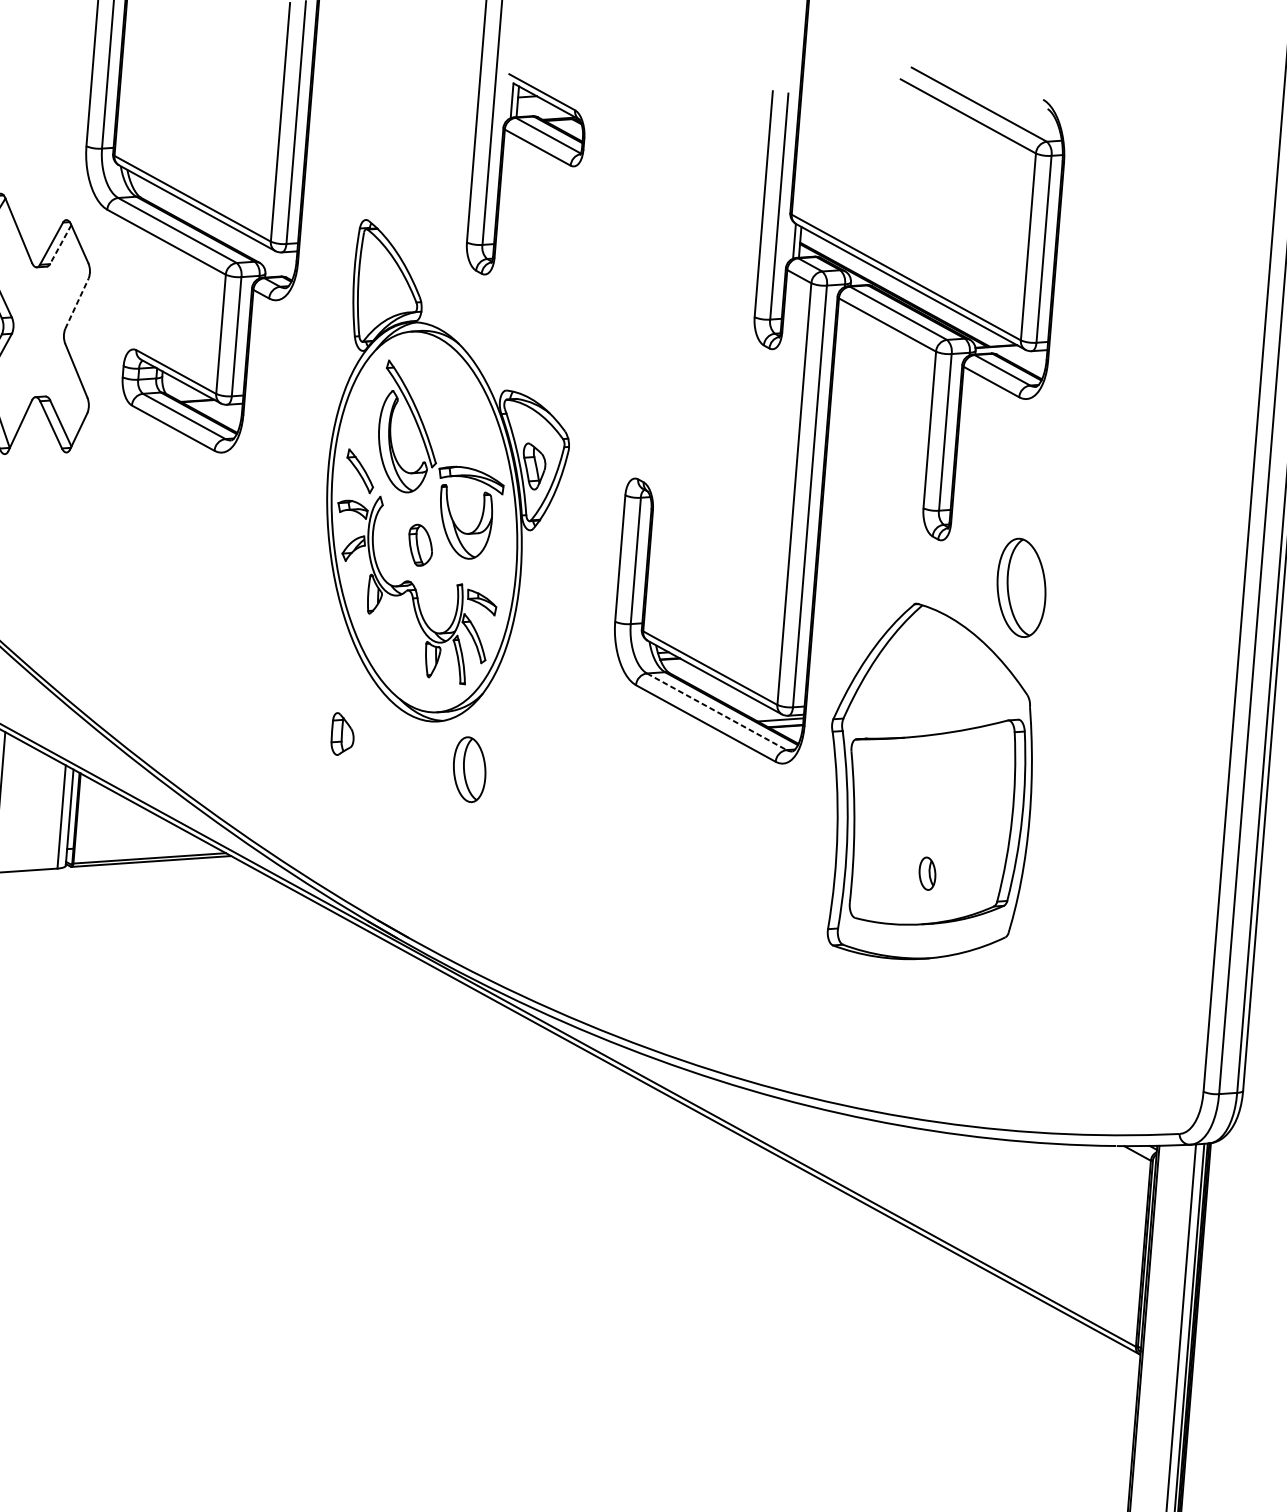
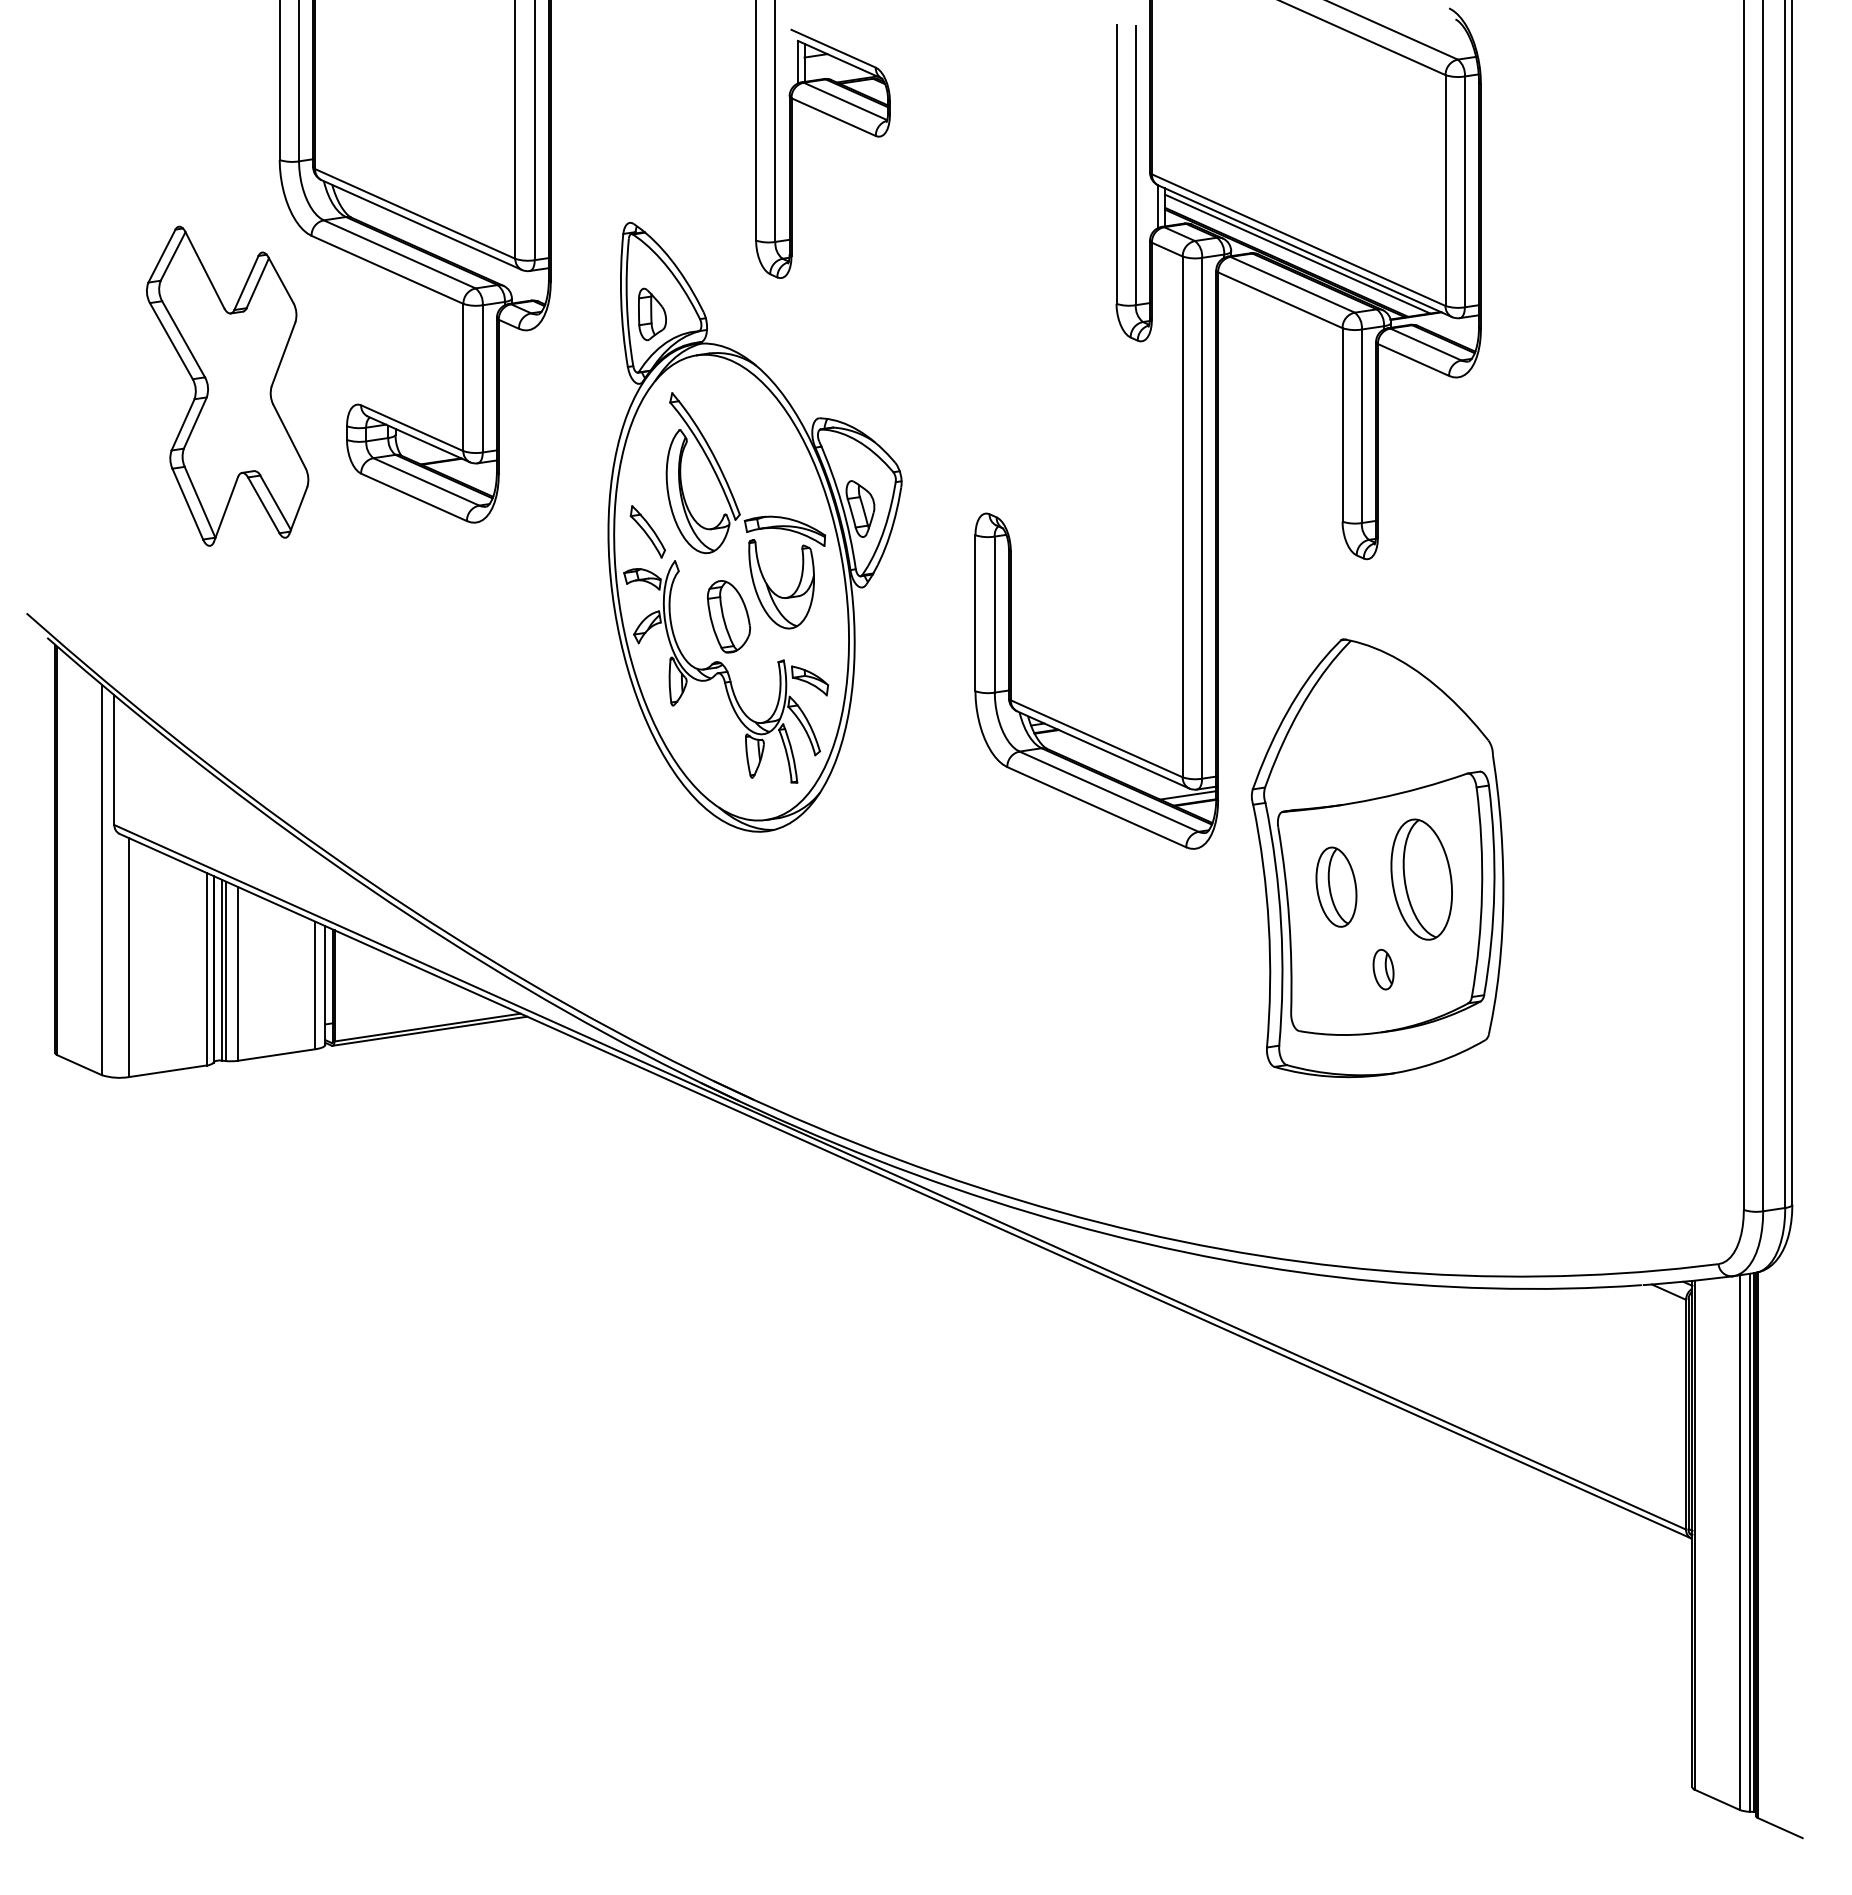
line: (60, 244) -> (257, 283), dashed -> solid
line: (904, 288) -> (1297, 253), added
line: (76, 303) -> (283, 353), dashed -> solid
part: (420, 545) -> (729, 616), size x1.43
part: (1021, 587) -> (1421, 879), moved
line: (717, 711) -> (1109, 791), dashed -> solid
part: (342, 734) -> (652, 314), moved
part: (469, 769) -> (1336, 886), moved

